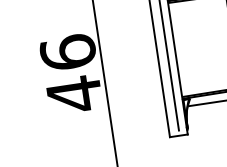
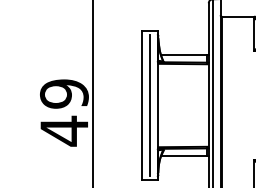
text: (68, 52) -> (64, 93), 46 -> 49

